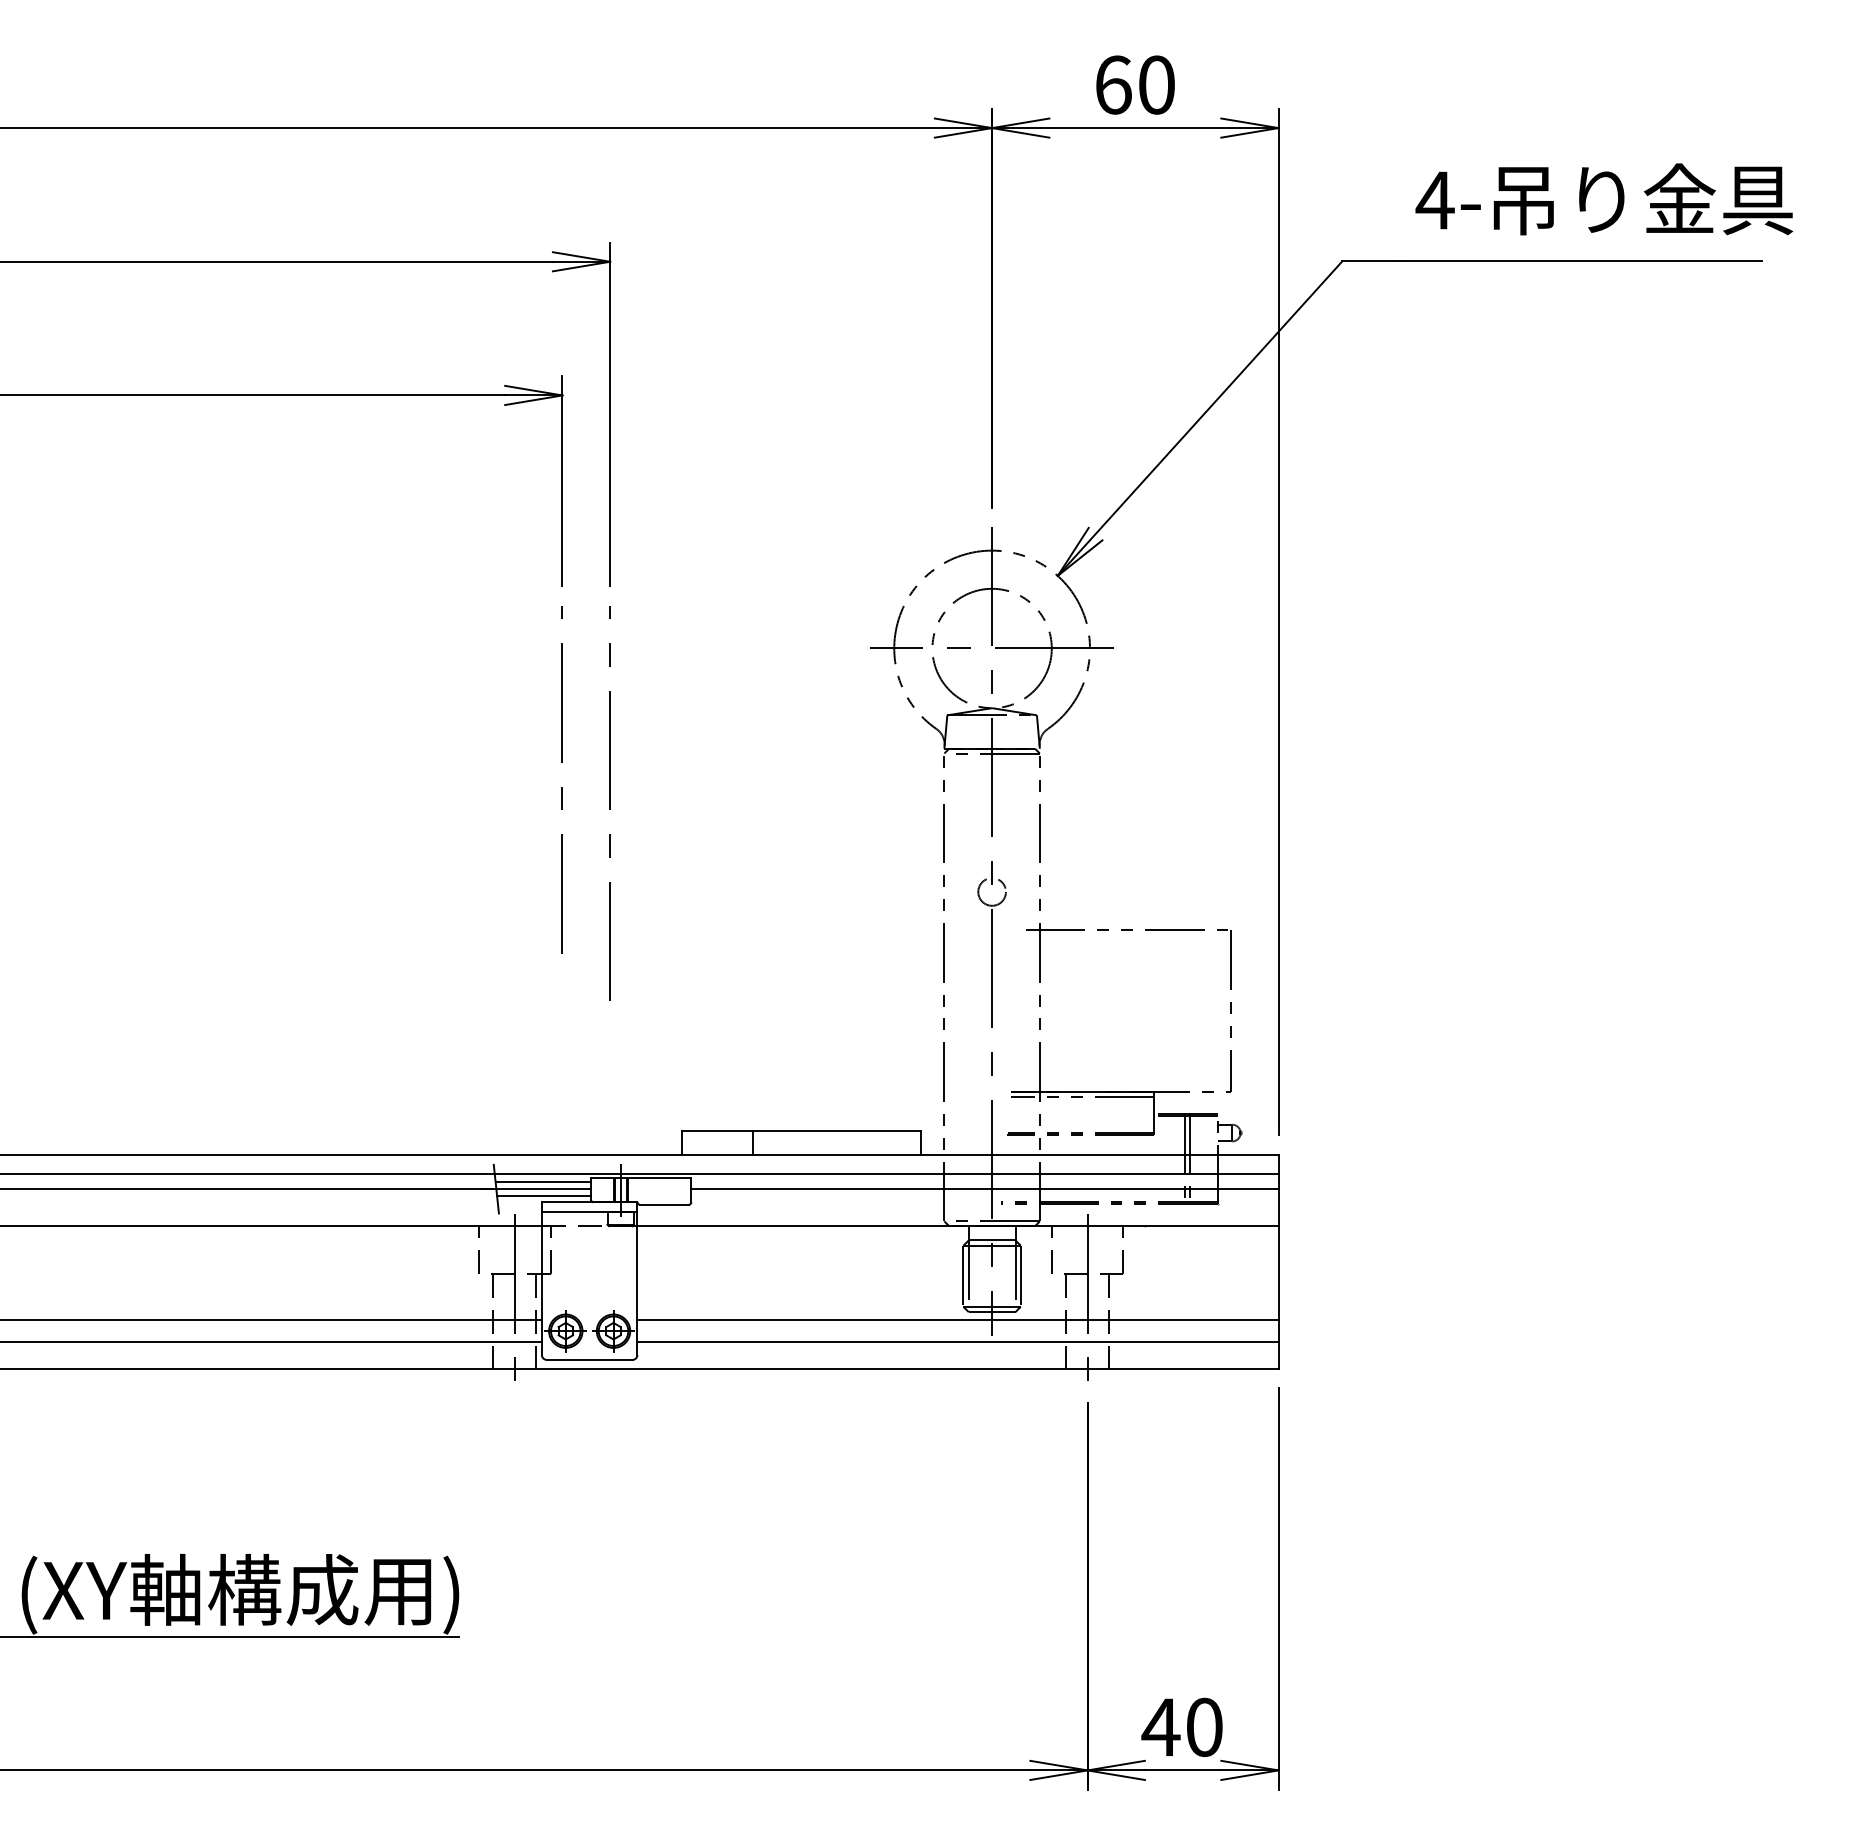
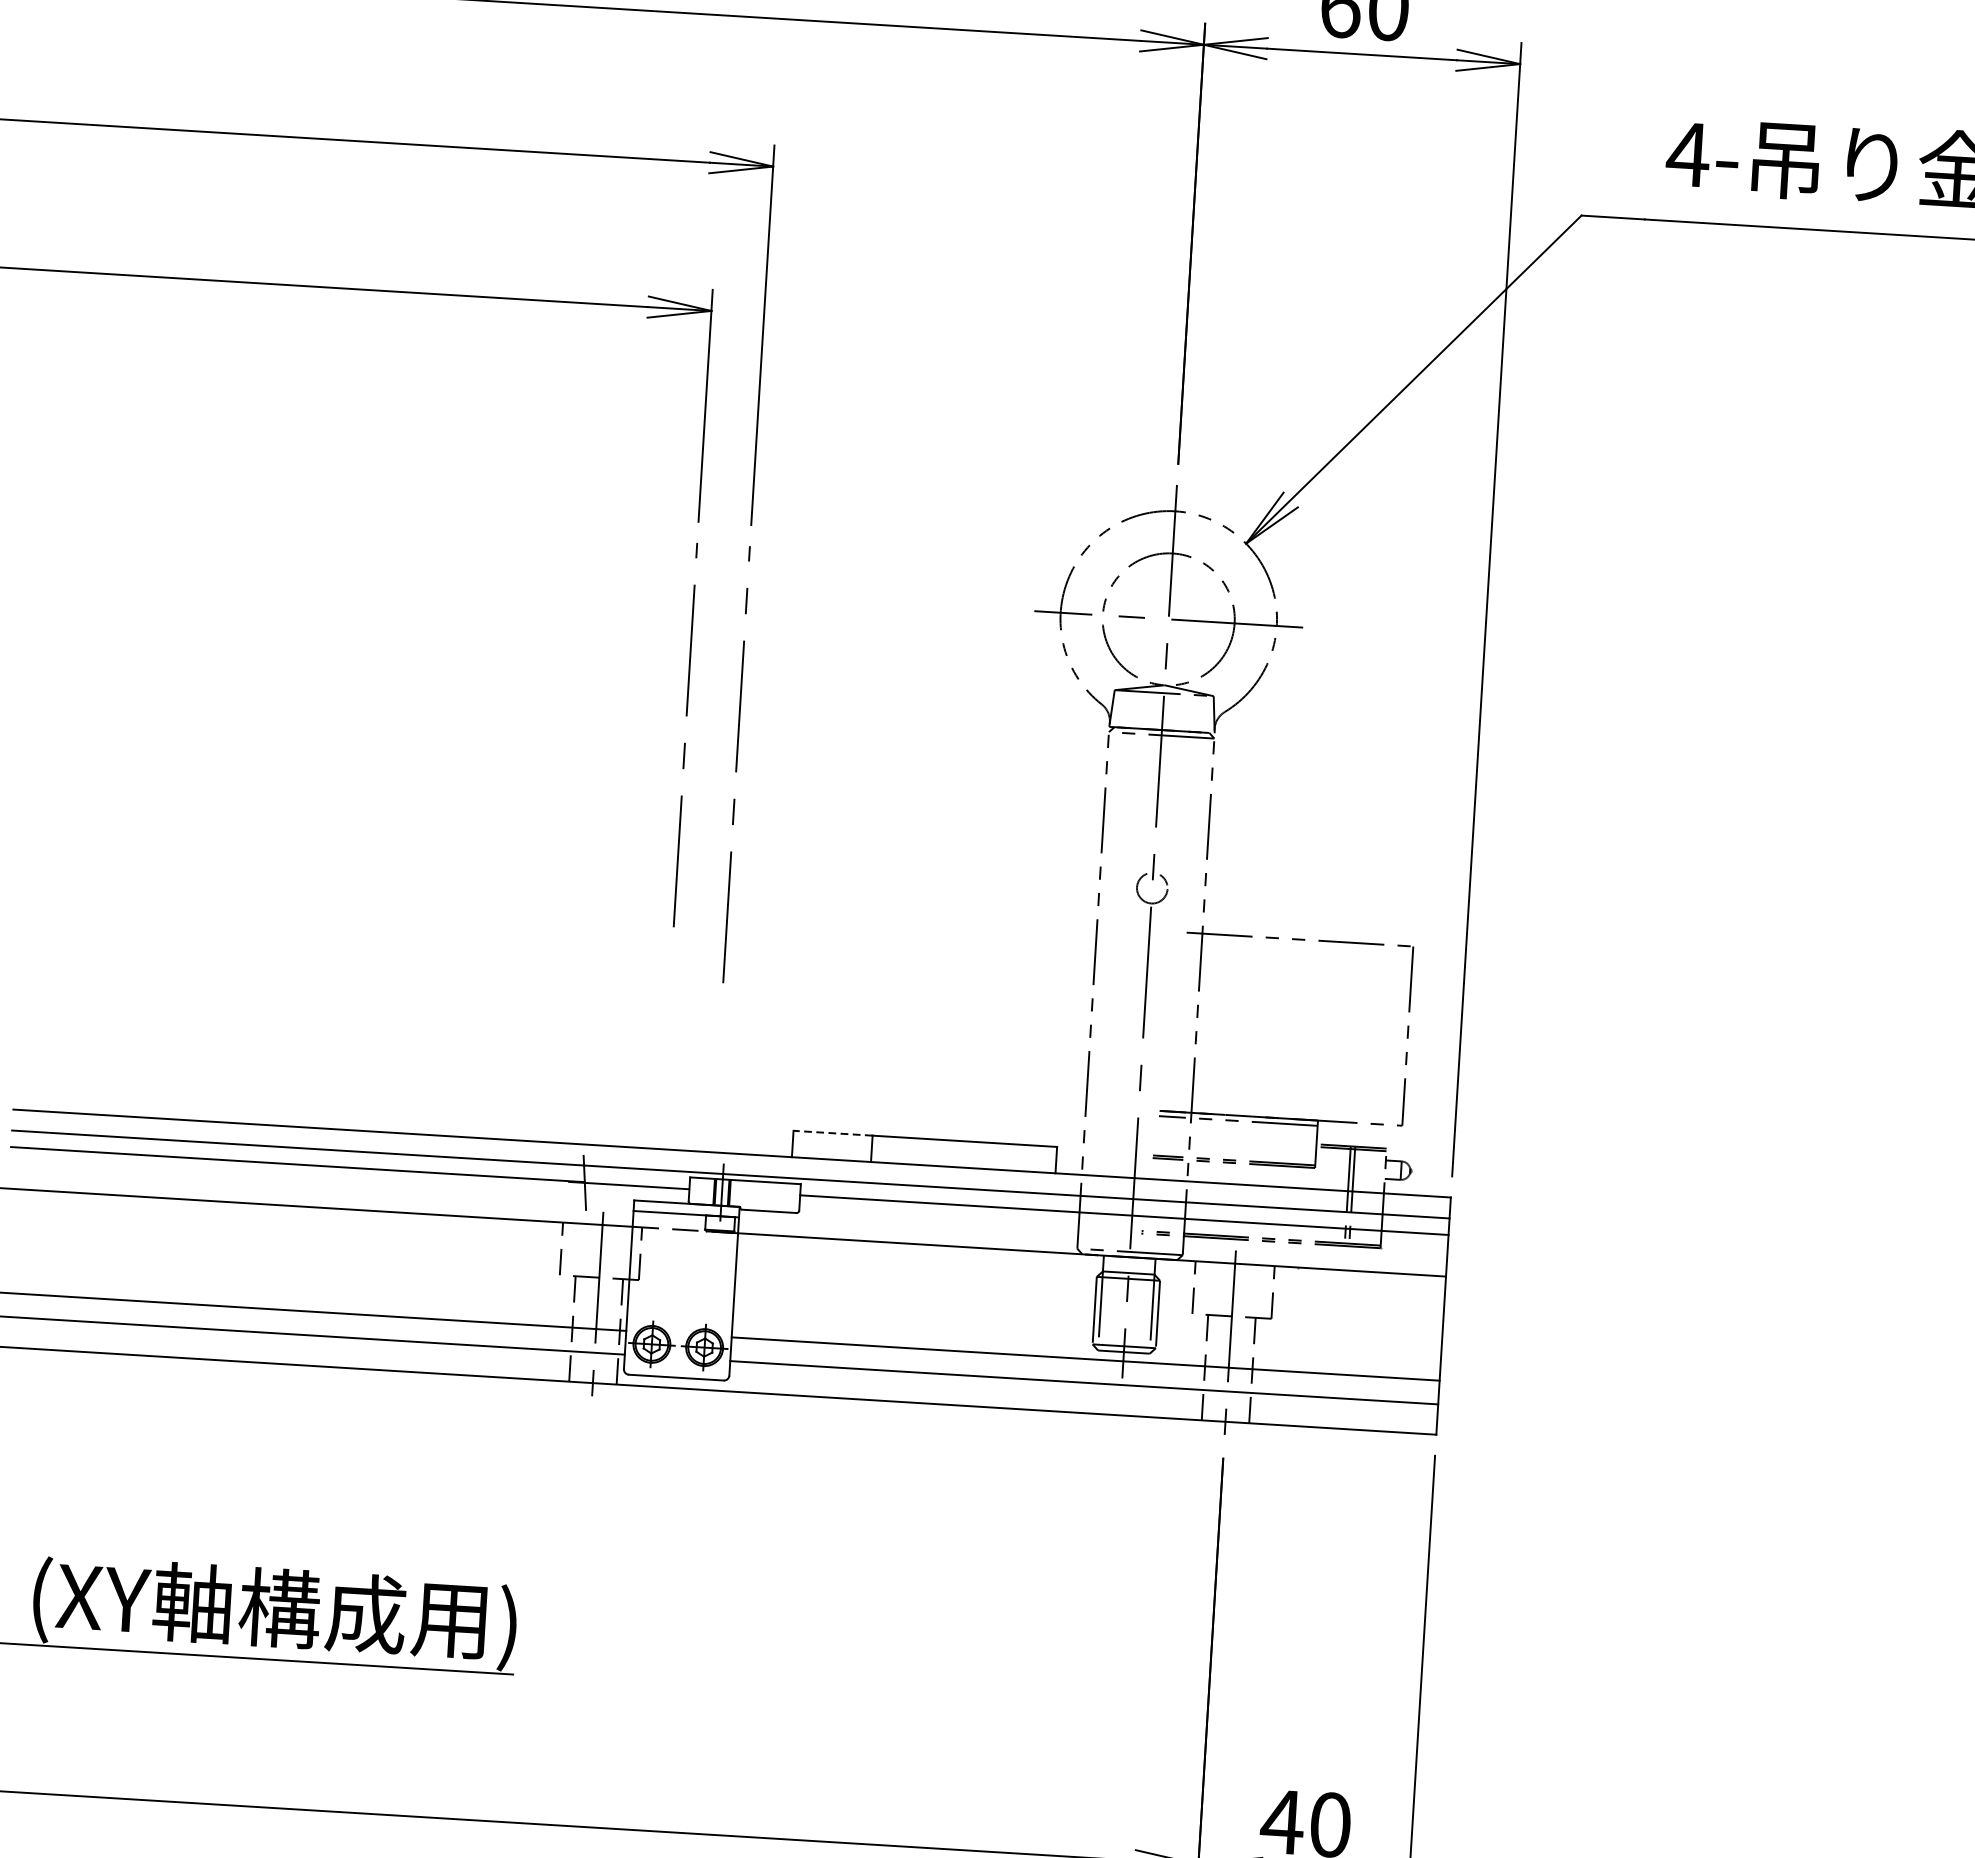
line: (717, 1130) -> (832, 1133), solid -> dashed
line: (543, 1182) -> (637, 1178), removed
line: (544, 1196) -> (637, 1194), removed

